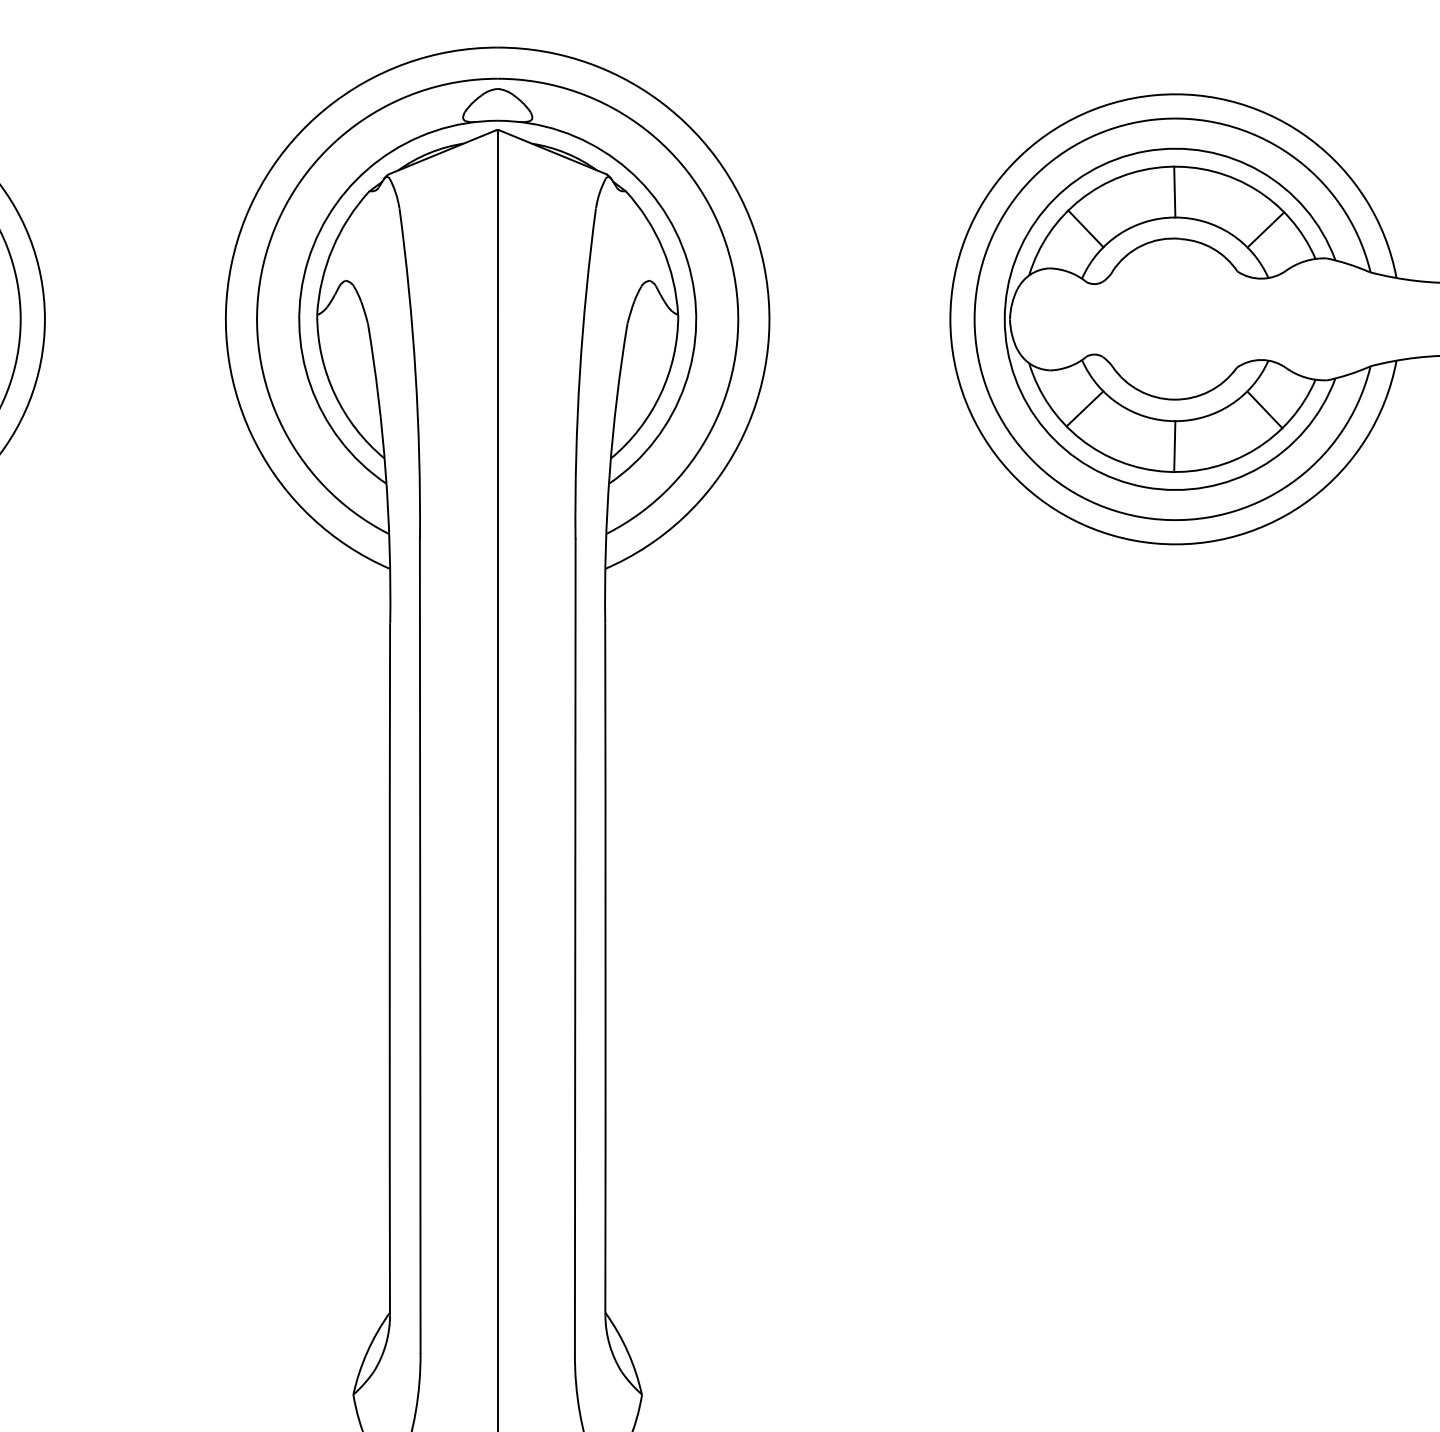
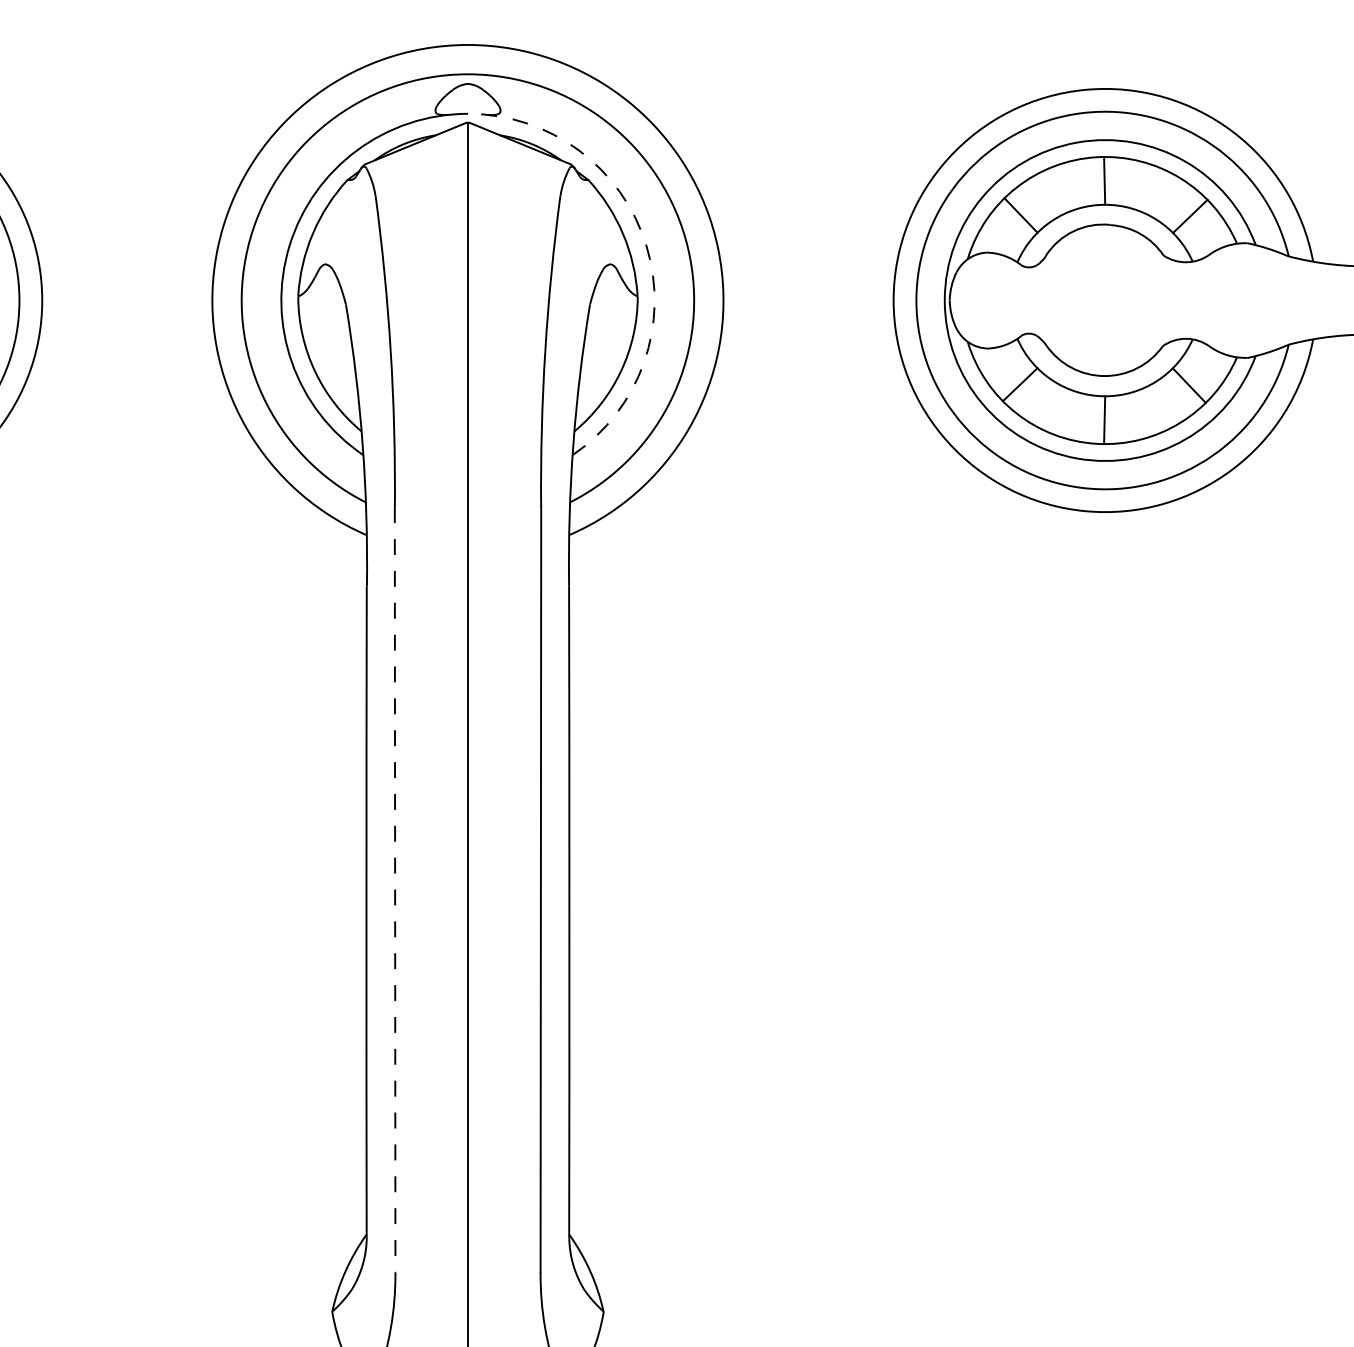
arc: (687, 260) -> (646, 245), solid -> dashed
line: (420, 945) -> (395, 889), solid -> dashed

